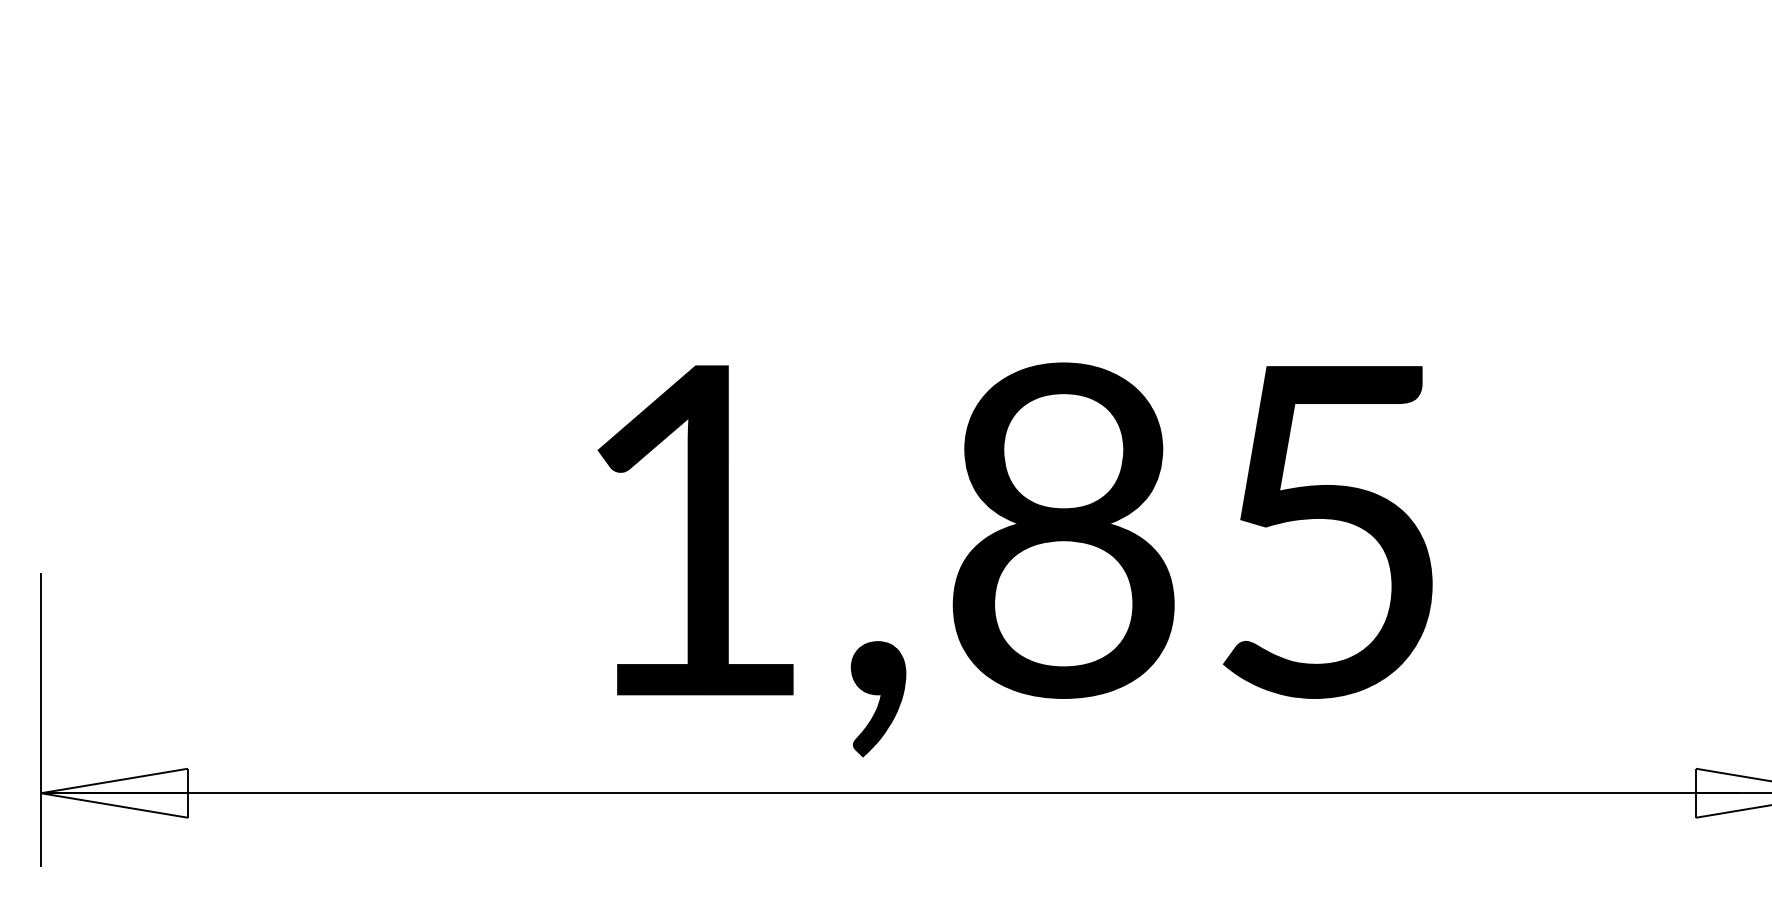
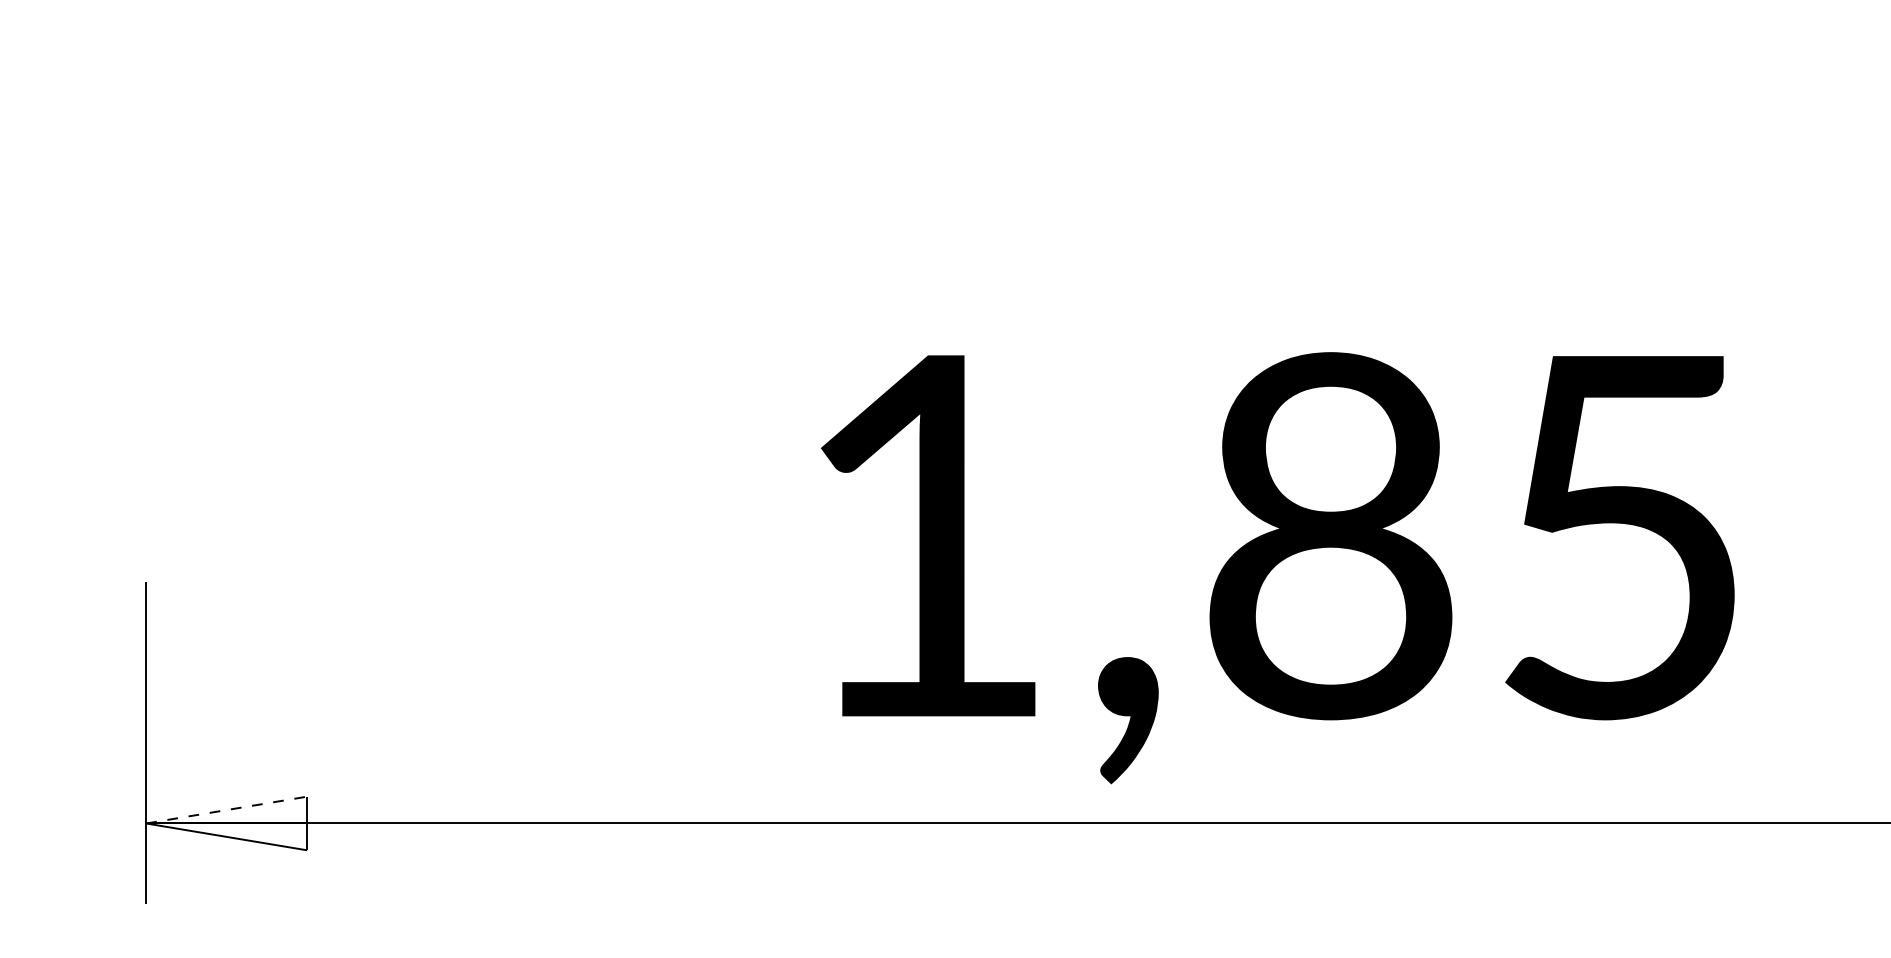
text: (1014, 559) -> (1277, 567), moved
line: (114, 780) -> (226, 809), solid -> dashed

